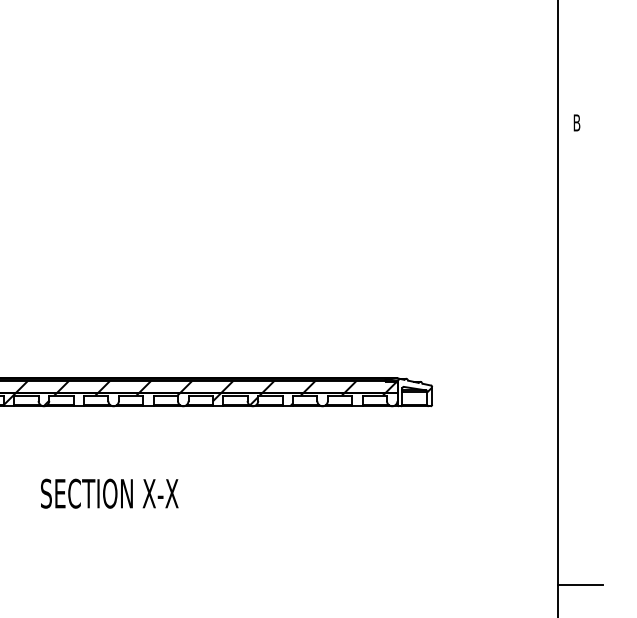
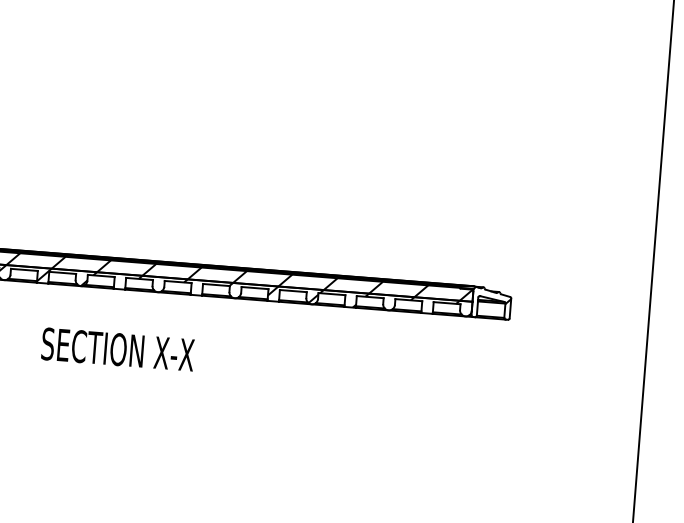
text: (109, 493) -> (117, 349), moved

